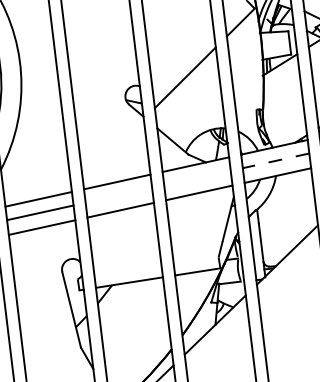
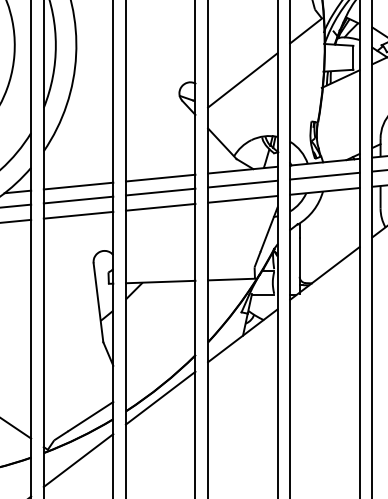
line: (275, 161) -> (324, 176), dashed -> solid
line: (197, 177) -> (242, 183), added
line: (118, 194) -> (160, 191), added

